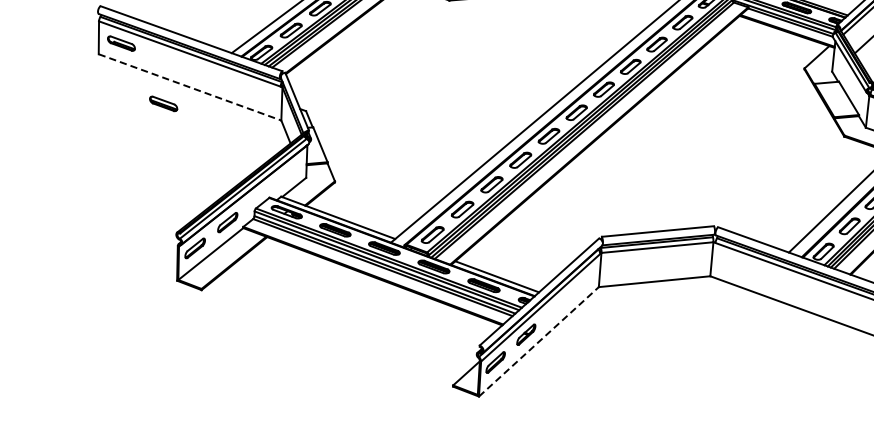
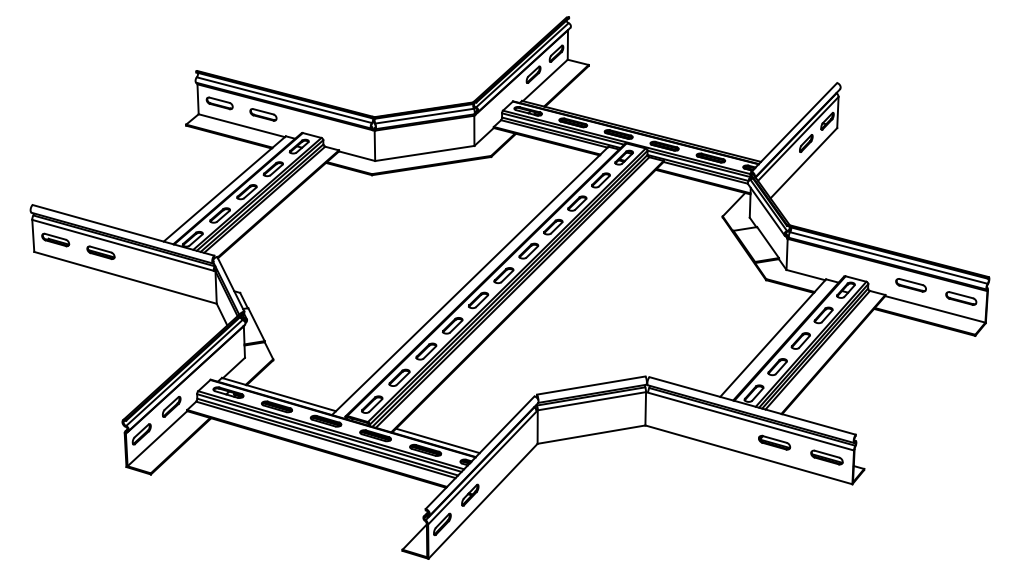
line: (190, 87) -> (125, 277), dashed -> solid
part: (163, 103) -> (100, 252), moved
part: (840, 303) -> (774, 442), added
line: (539, 341) -> (483, 500), dashed -> solid

